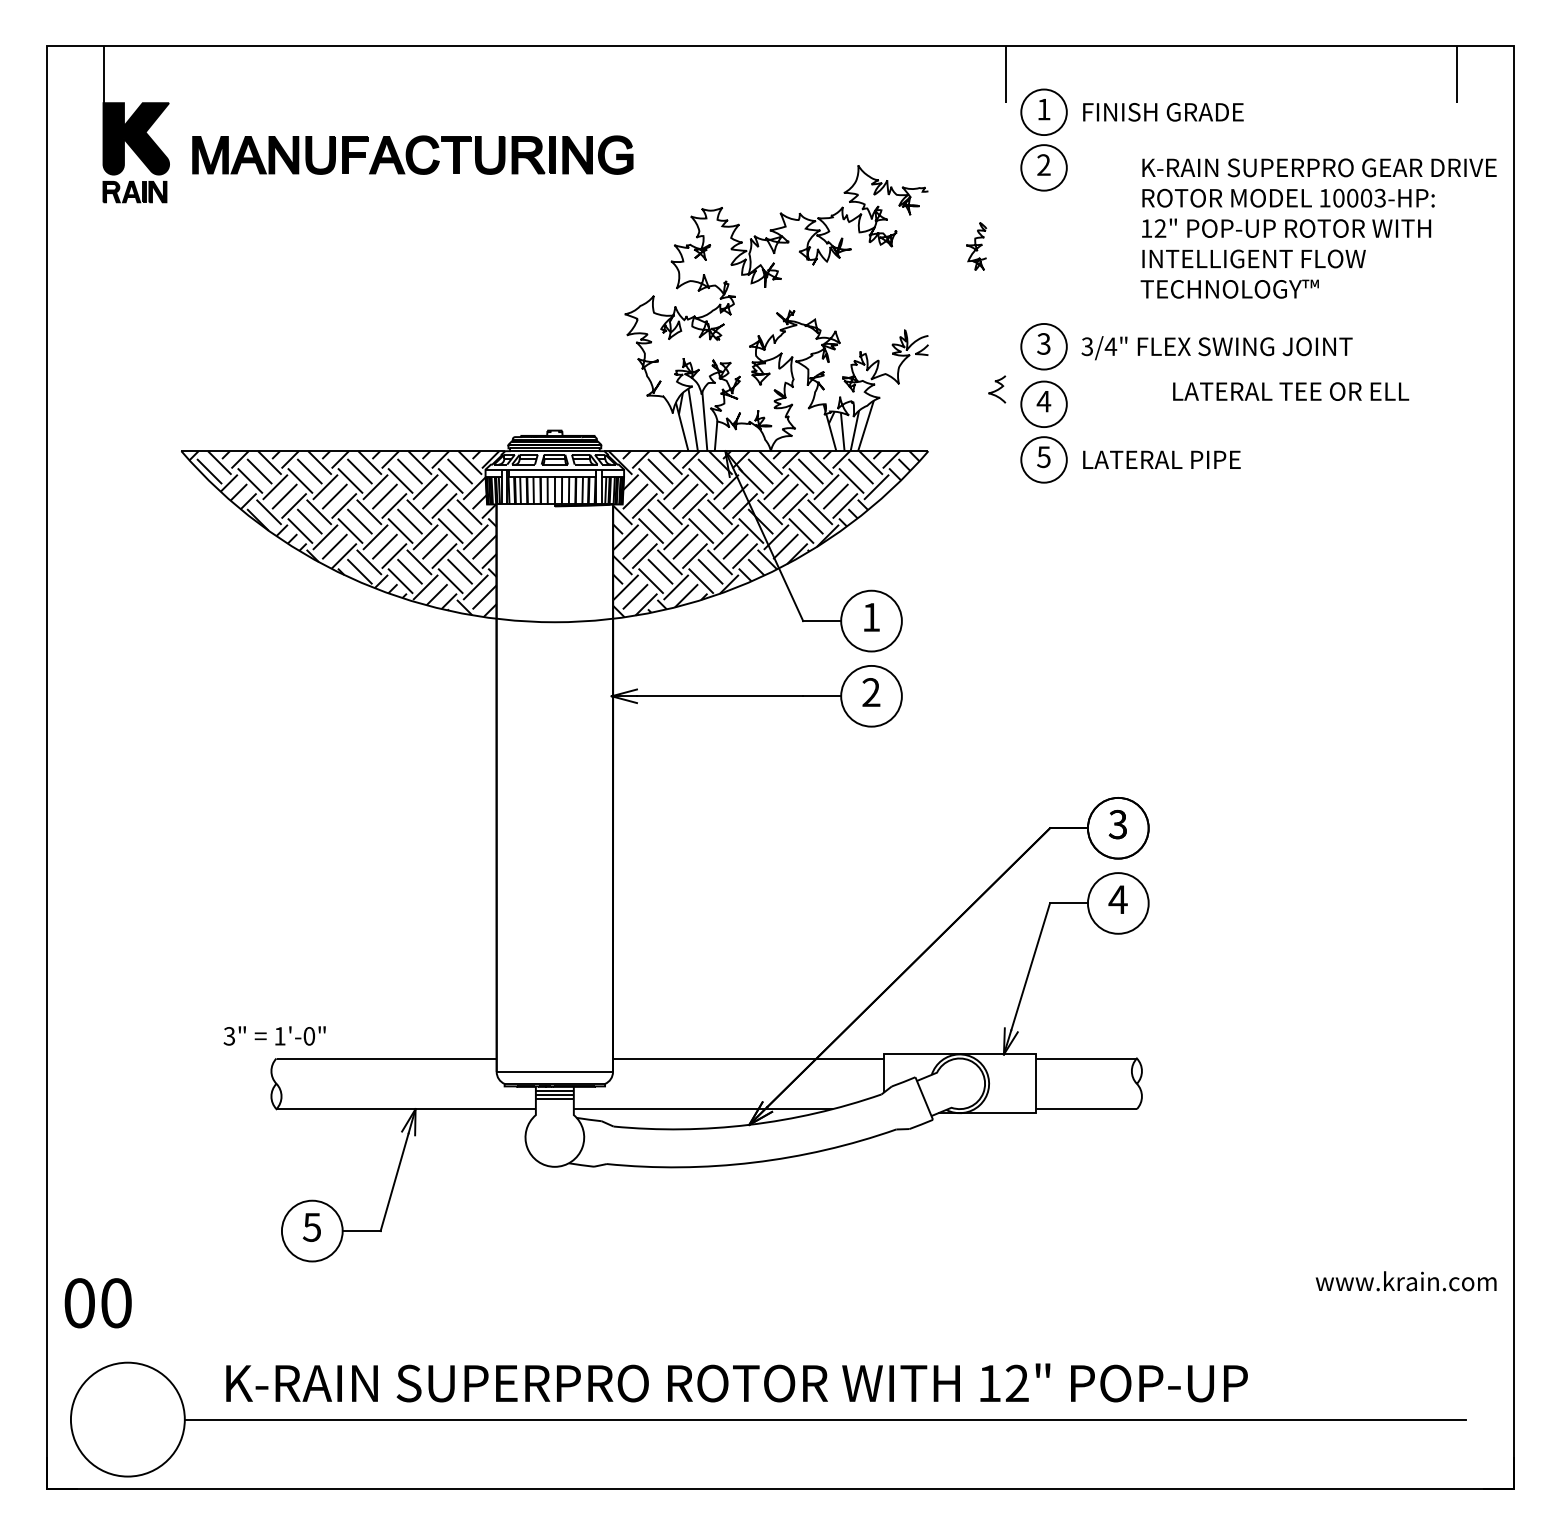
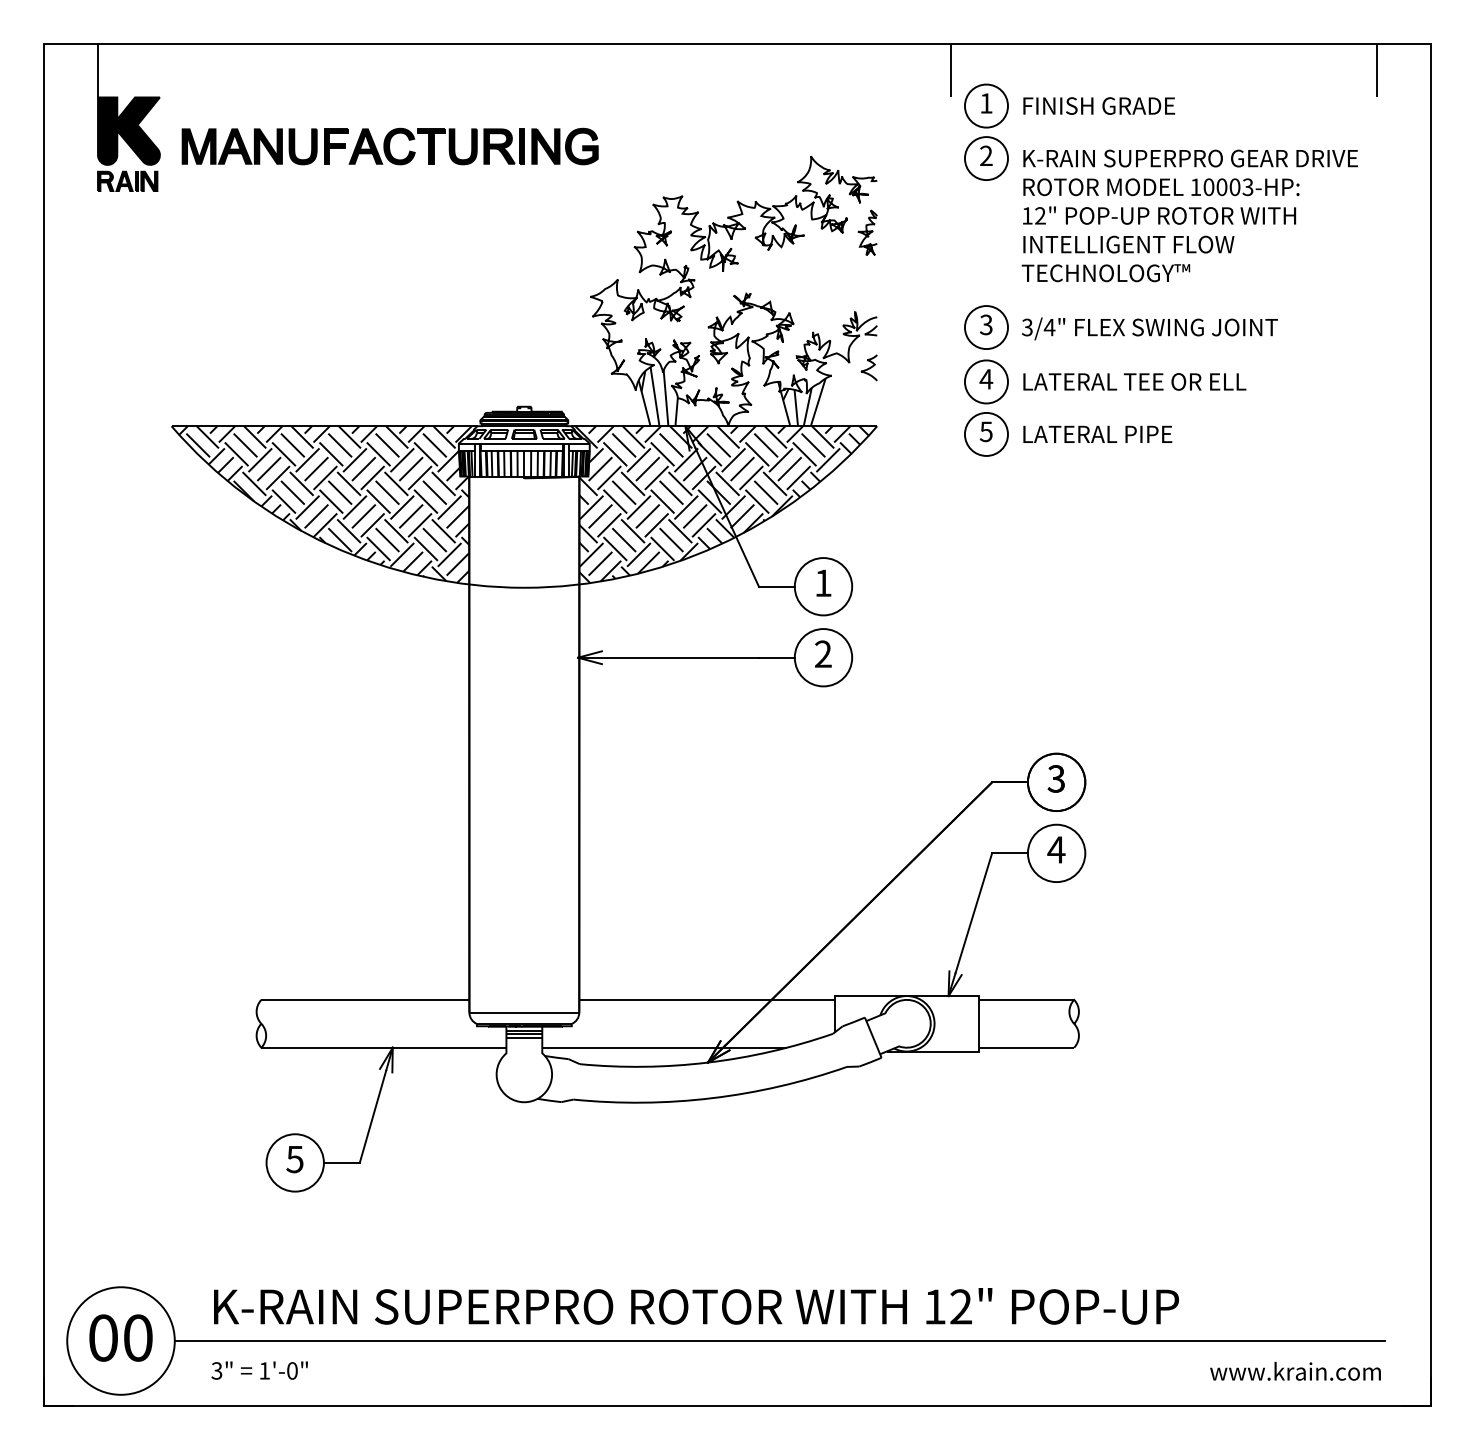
text: (1318, 228) -> (1189, 215), moved
curve: (976, 246) -> (867, 232), moved
curve: (996, 389) -> (868, 367), moved
text: (1290, 391) -> (1134, 381), moved
text: (274, 1035) -> (259, 1370), moved
text: (1406, 1280) -> (1295, 1370), moved
text: (97, 1302) -> (120, 1337), moved

